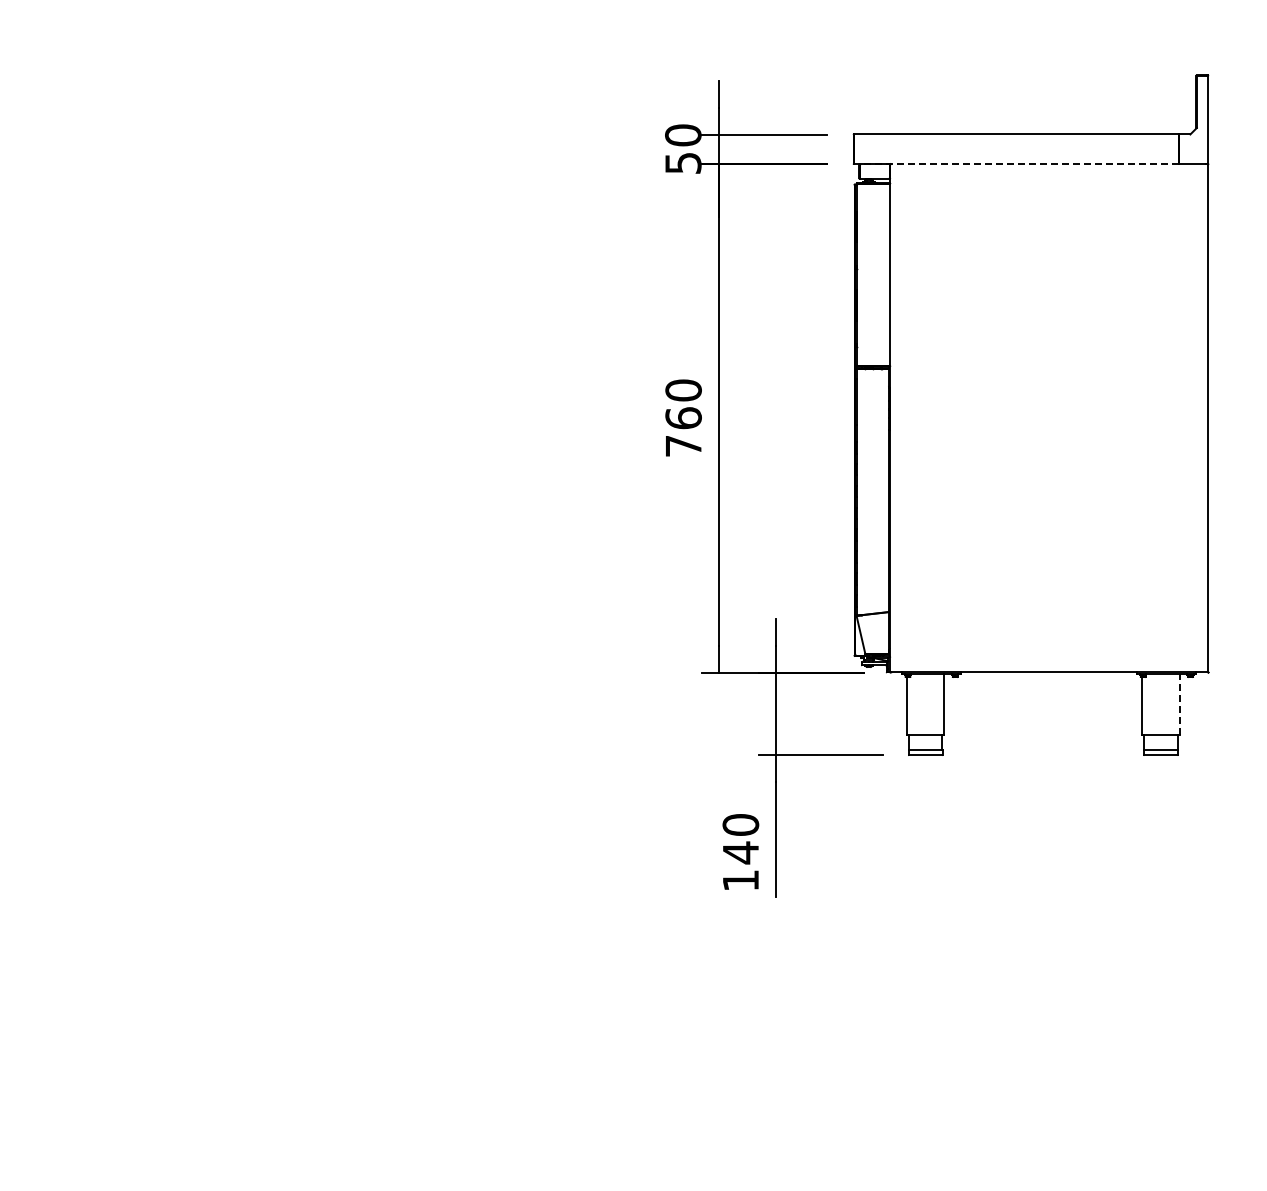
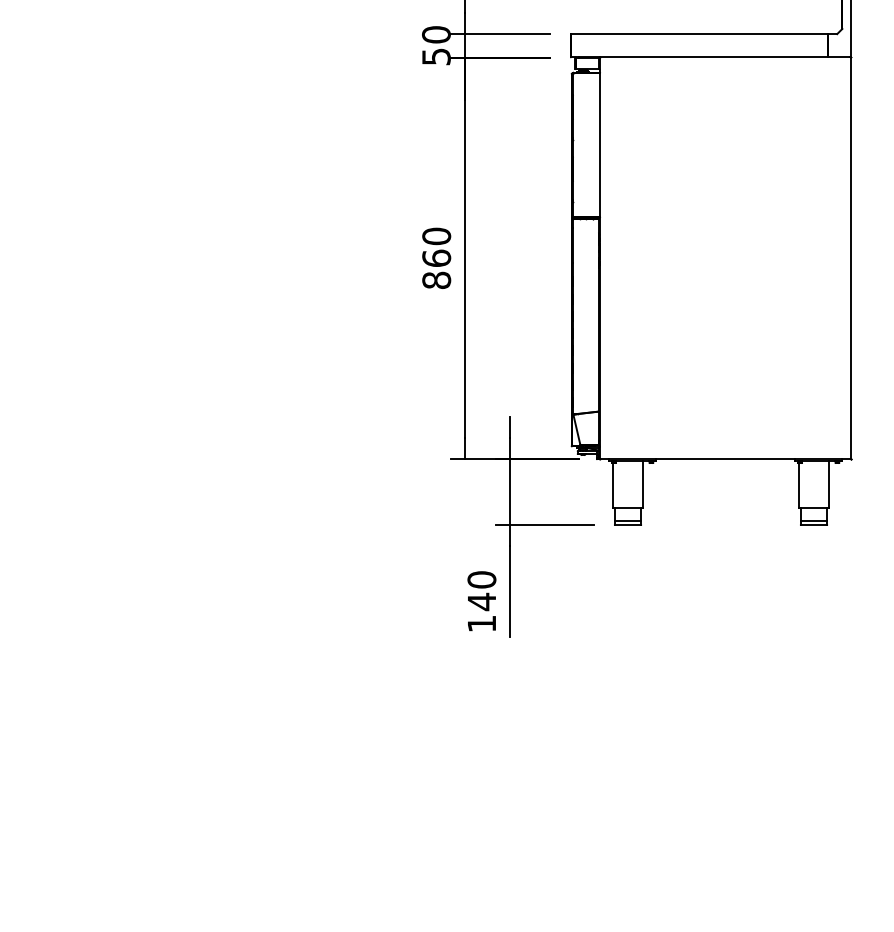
line: (1015, 164) -> (698, 57), dashed -> solid
text: (683, 445) -> (436, 279), 760 -> 860
line: (1179, 703) -> (828, 483), dashed -> solid

